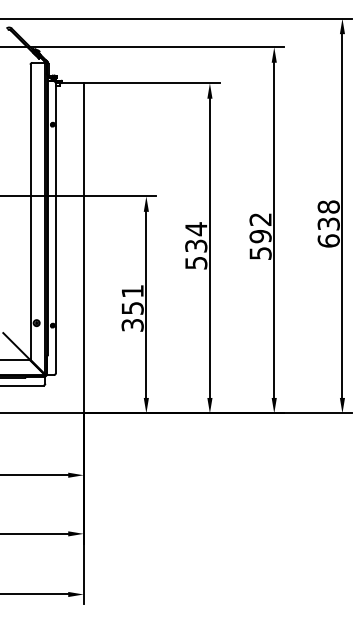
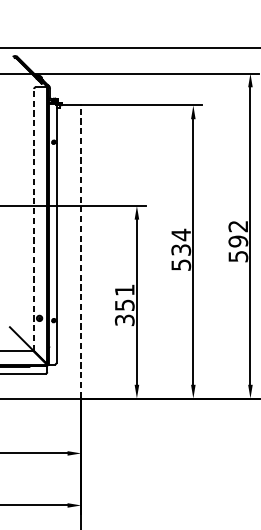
line: (30, 212) -> (34, 220), solid -> dashed
line: (83, 248) -> (81, 252), solid -> dashed

